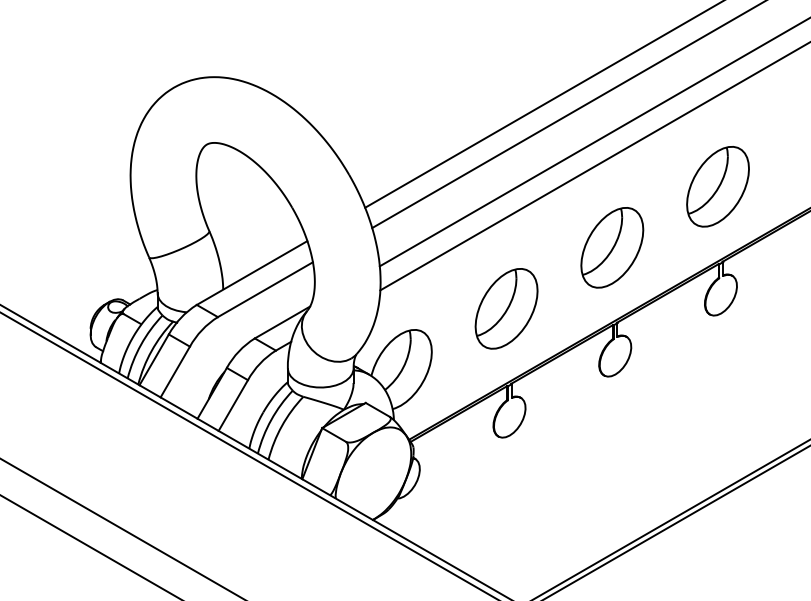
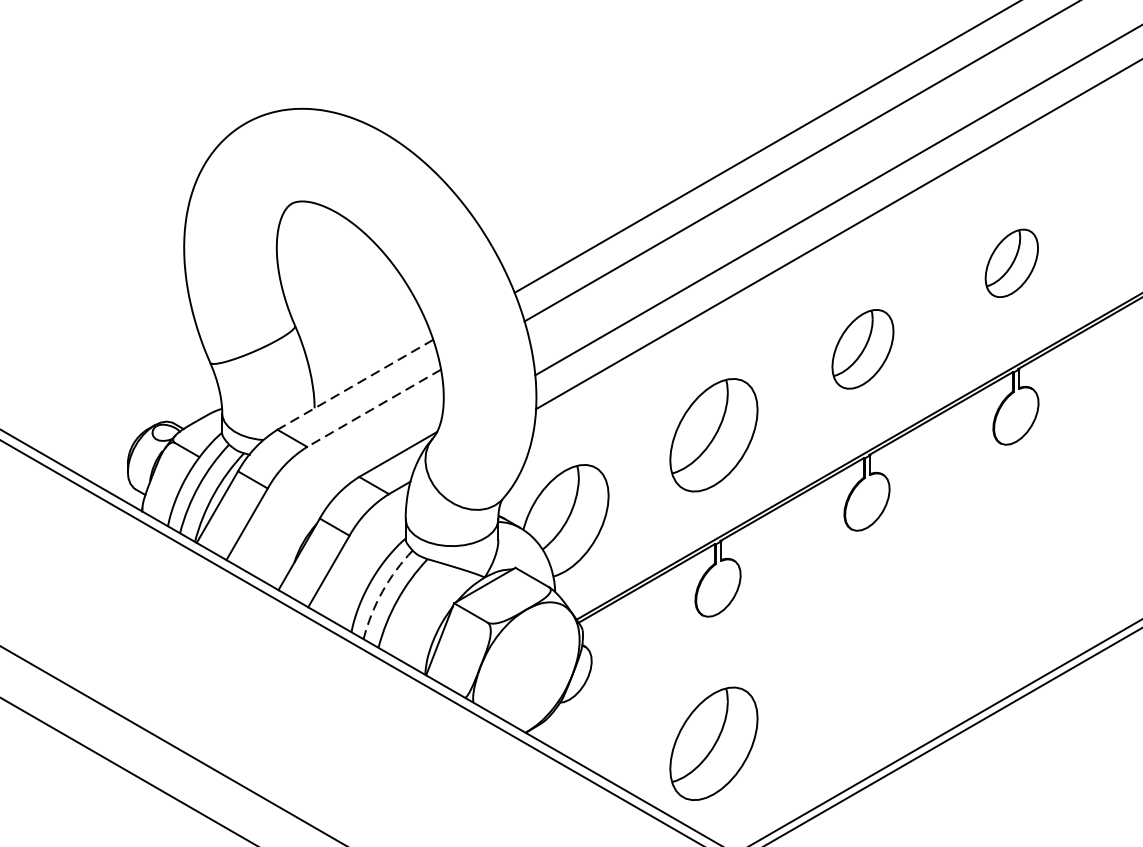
part: (717, 186) -> (1011, 262), size x0.6
part: (612, 247) -> (863, 348), size x0.7
line: (252, 273) -> (355, 385), solid -> dashed
line: (265, 289) -> (374, 408), solid -> dashed
arc: (271, 419) -> (382, 591), solid -> dashed
part: (506, 527) -> (713, 743), added

